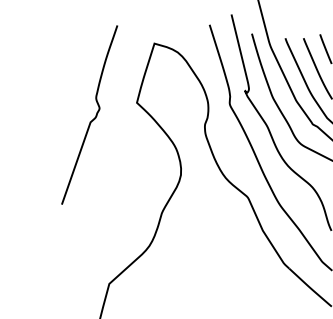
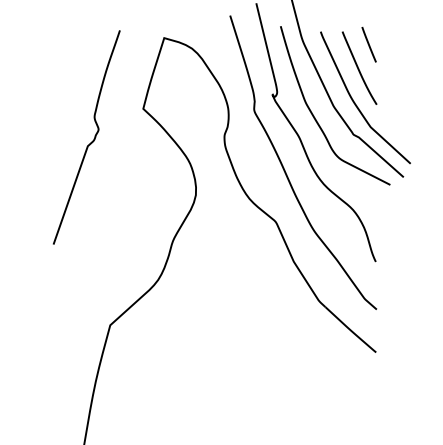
curve: (93, 118) -> (91, 141), moved

